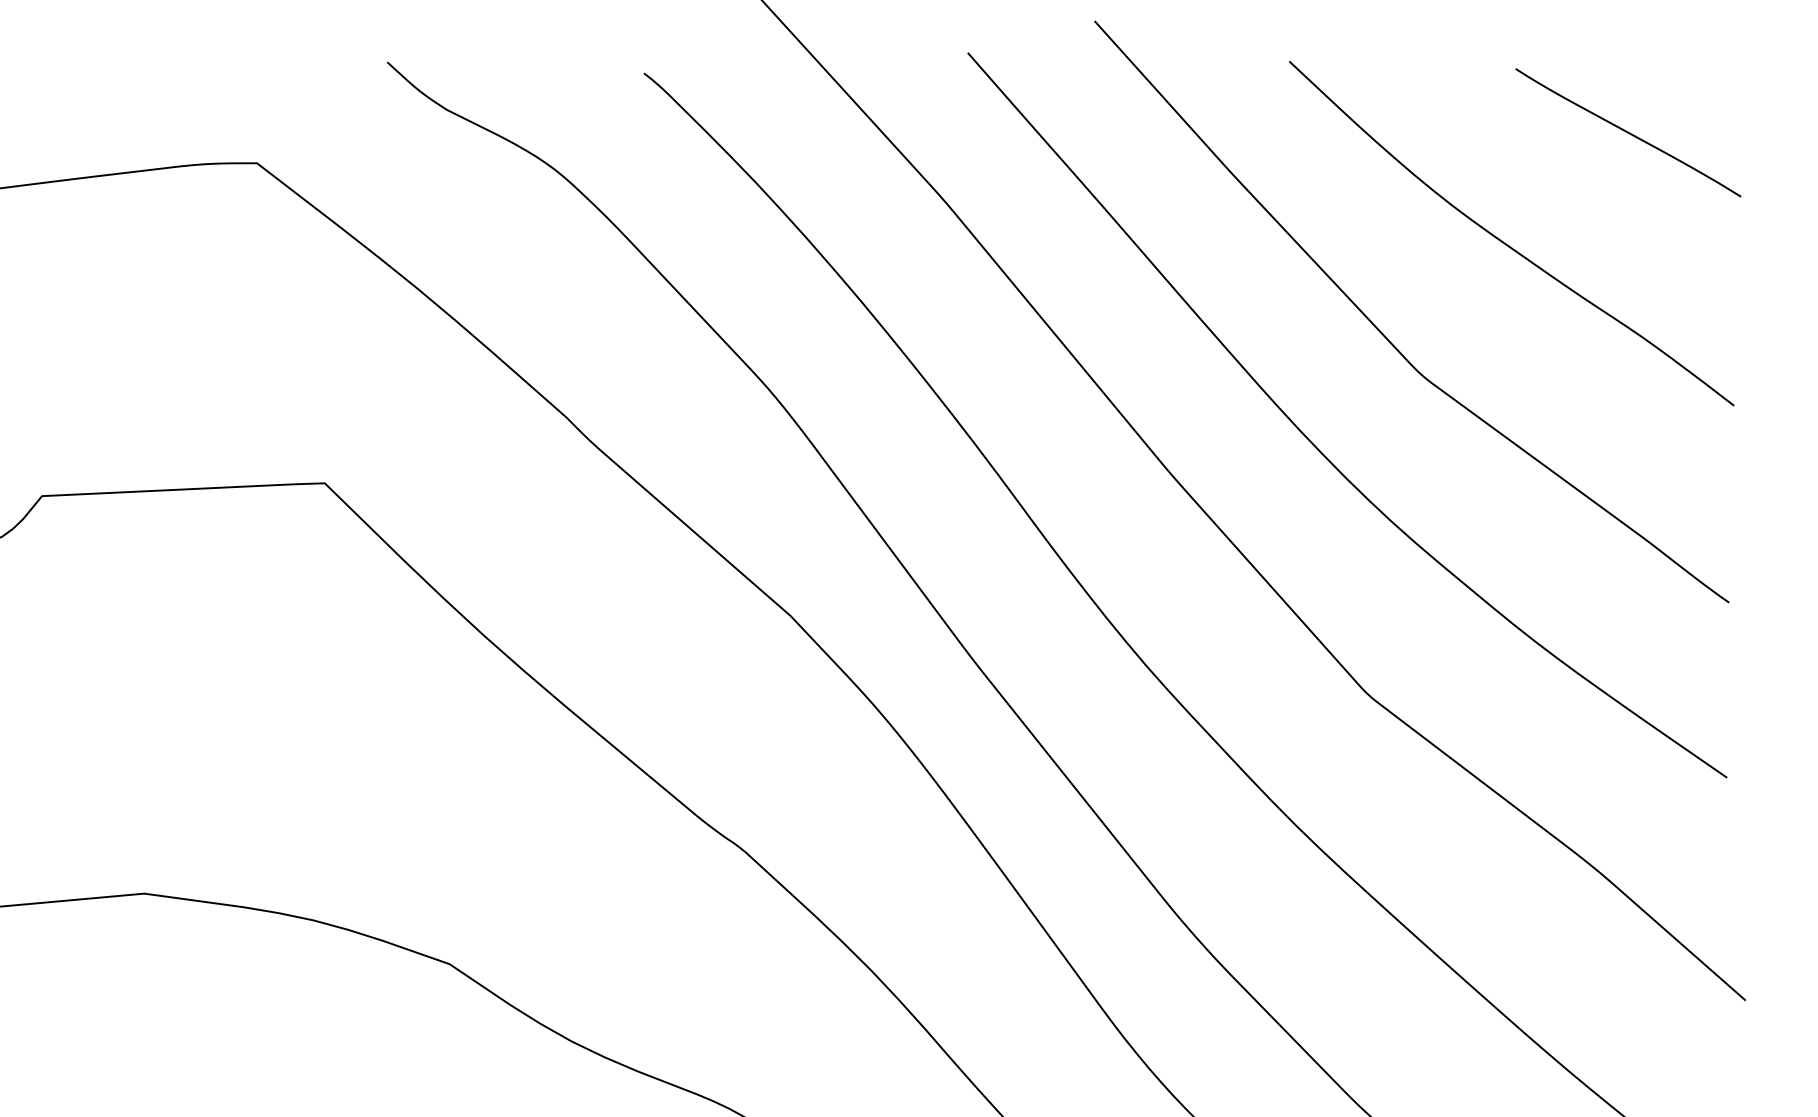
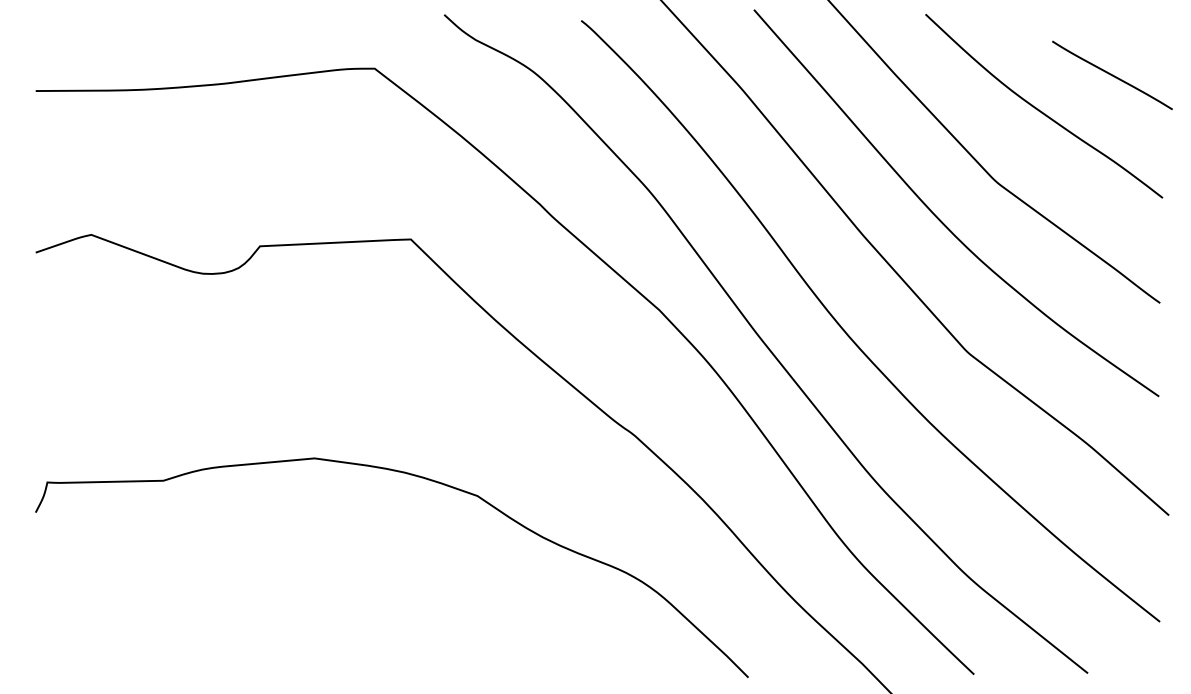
curve: (1628, 131) -> (1112, 74), moved

